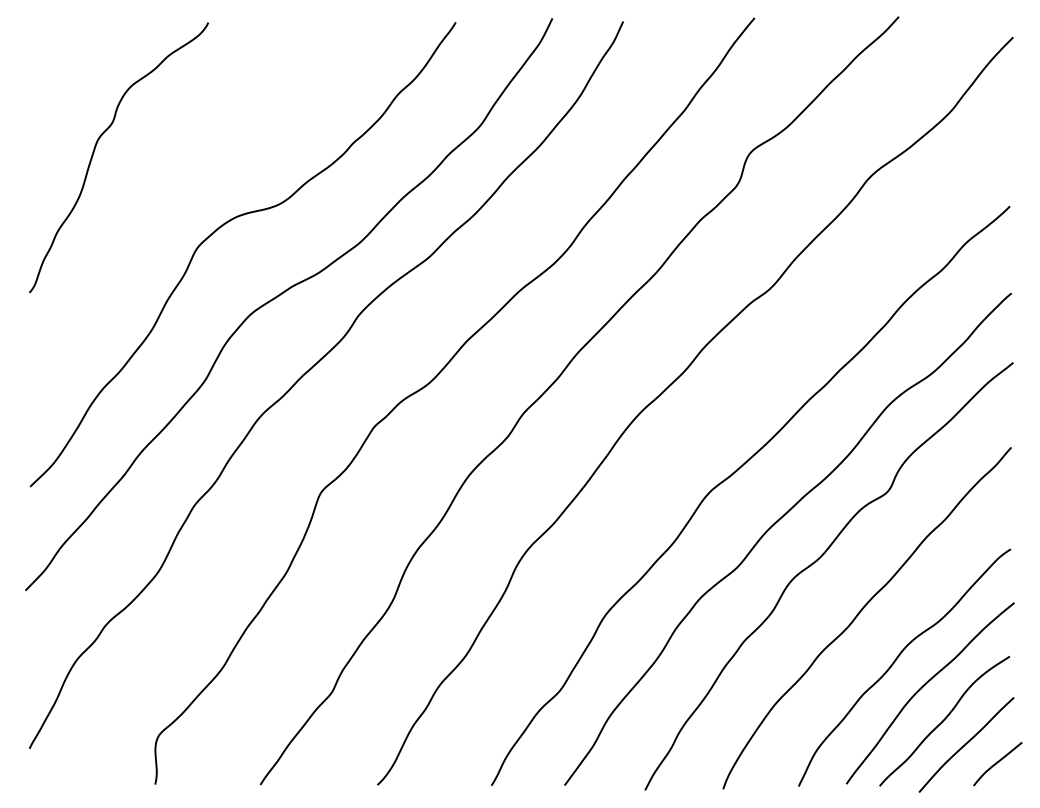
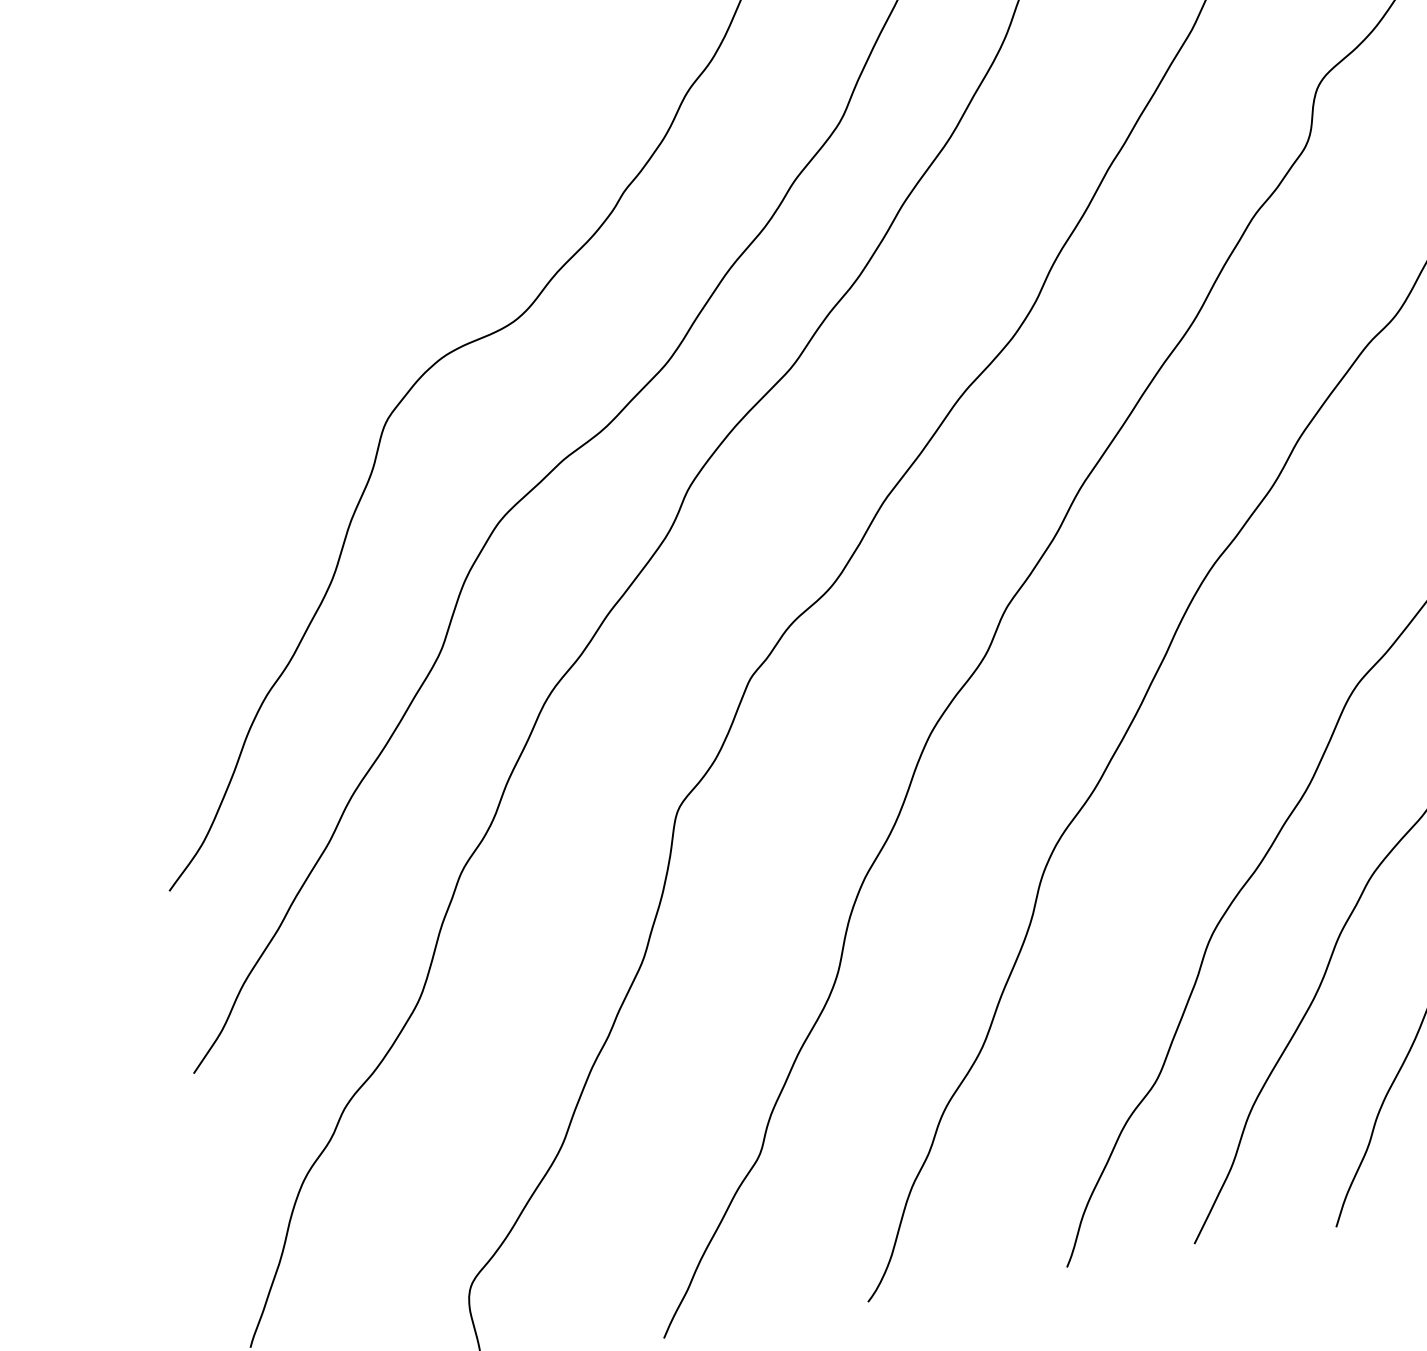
curve: (94, 153) -> (176, 290), removed

